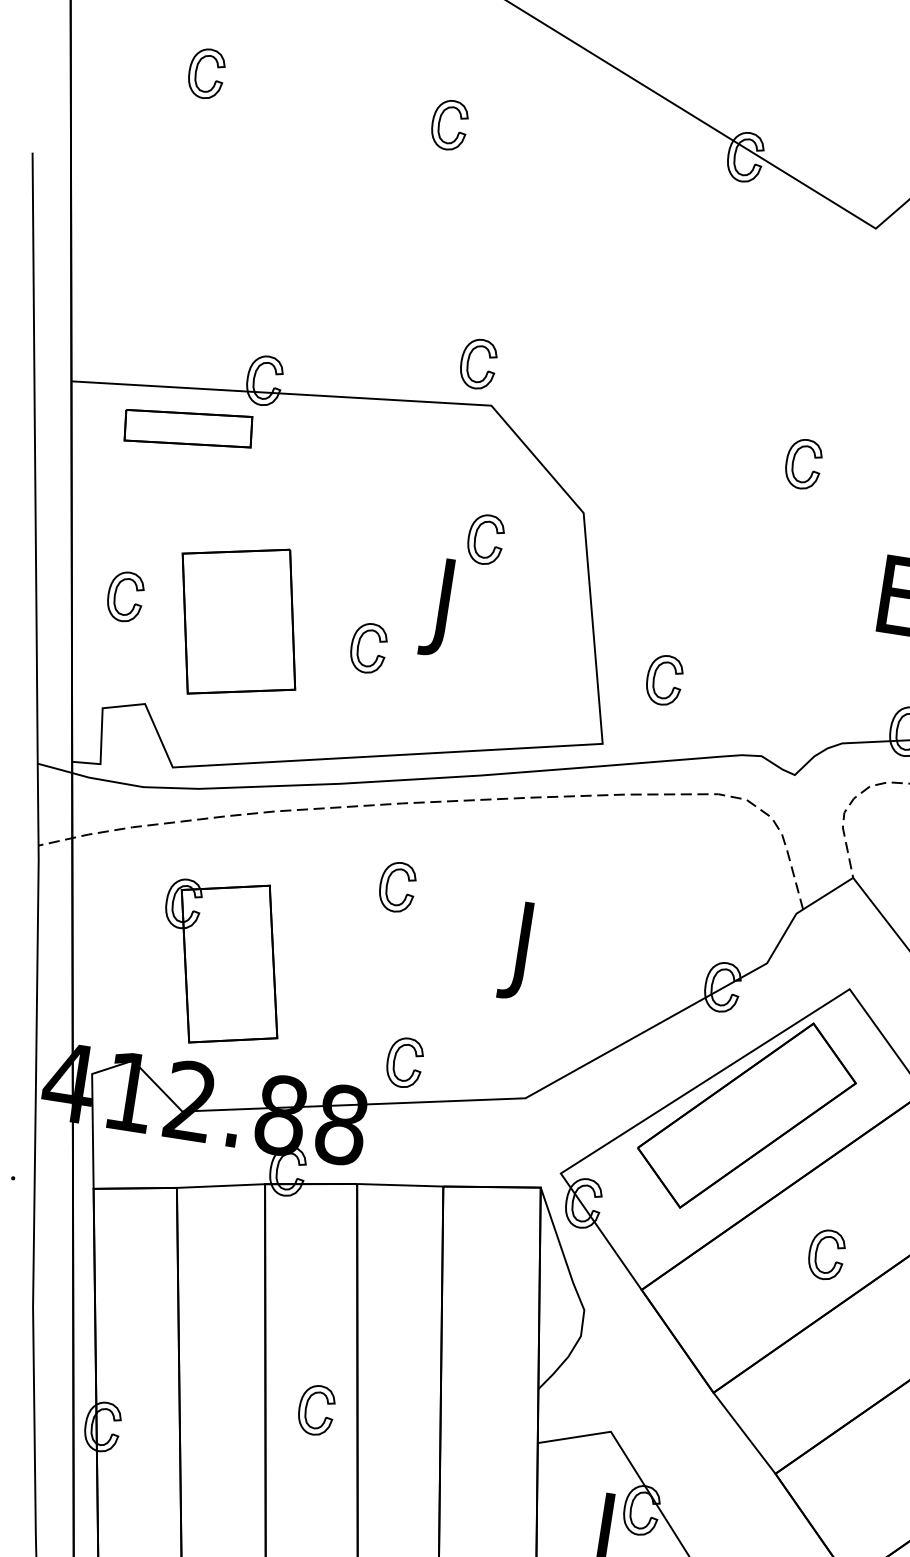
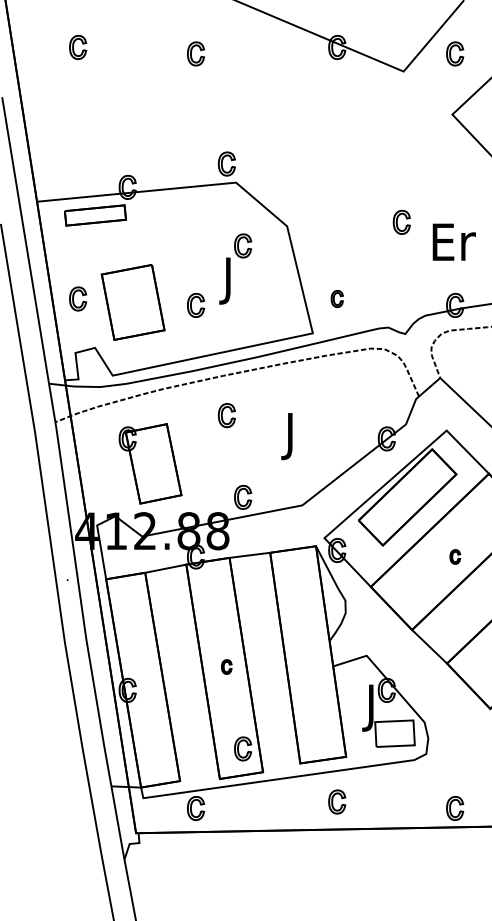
part: (803, 462) -> (401, 221), moved
part: (665, 679) -> (337, 298), size x0.7
part: (827, 1253) -> (455, 556), size x0.6
part: (315, 1408) -> (226, 666), size x0.6

